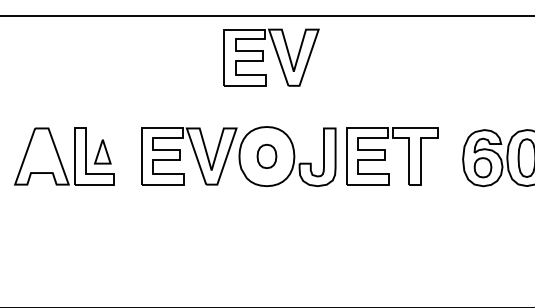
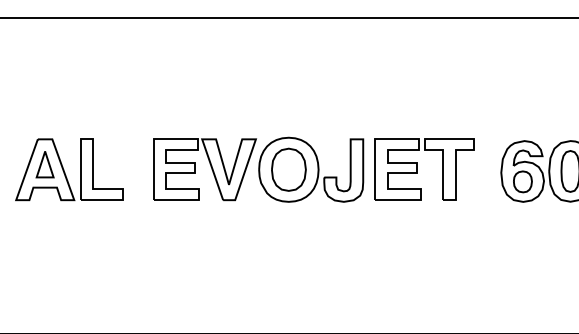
part: (276, 54) -> (299, 59), removed
part: (102, 151) -> (44, 164), moved
part: (266, 156) -> (288, 169), size x1.67

